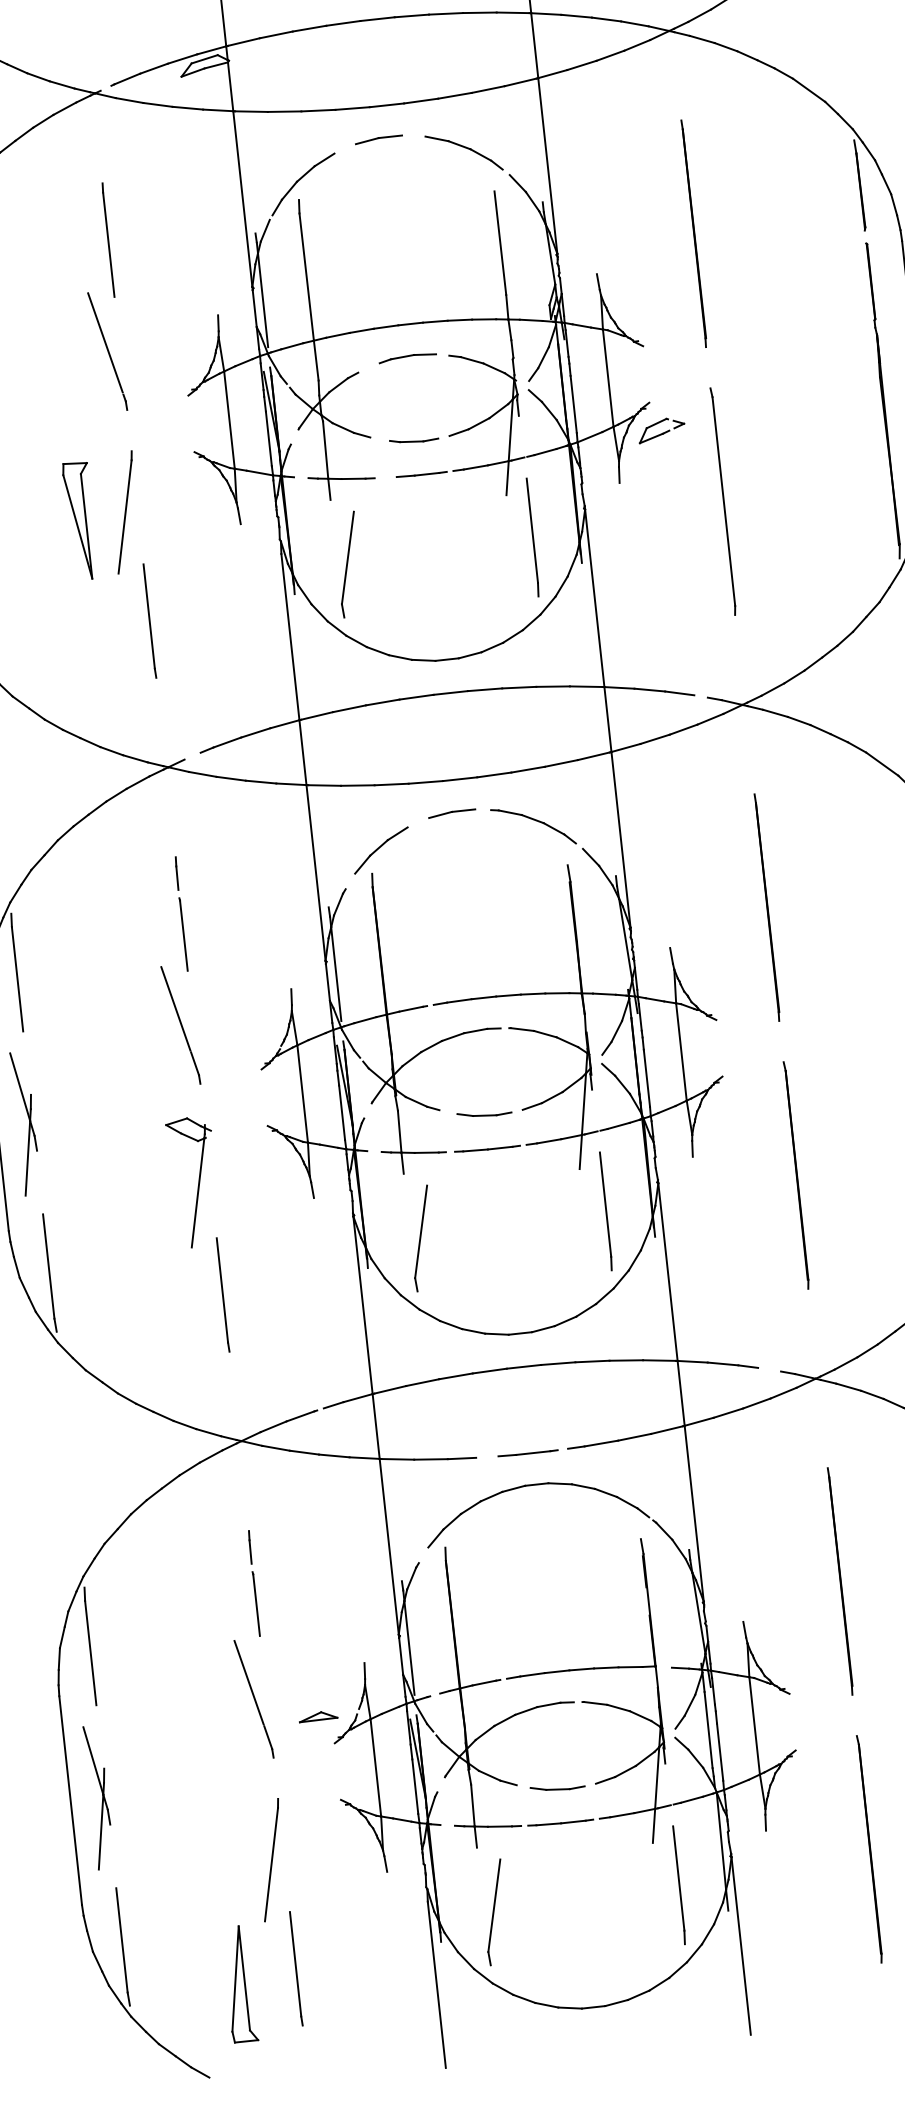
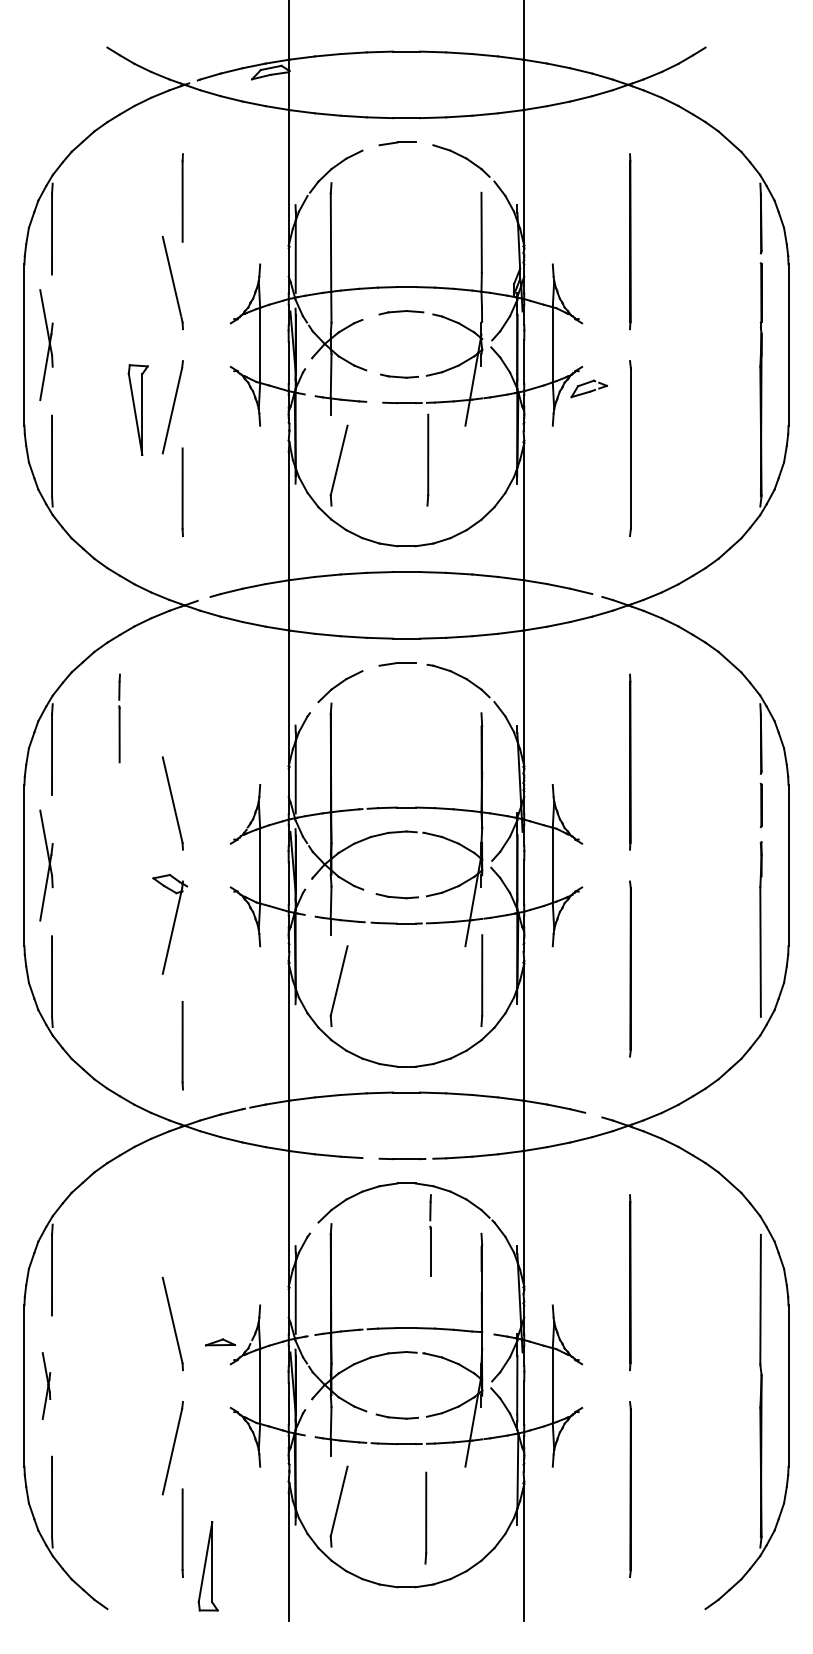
line: (532, 536) -> (427, 459), moved
line: (181, 914) -> (119, 718), moved
line: (222, 1294) -> (182, 1045), moved
line: (254, 1583) -> (430, 1235), moved
part: (99, 1796) -> (46, 1385), size x0.6
line: (678, 1884) -> (425, 1517), moved
part: (238, 1984) -> (207, 1566), moved

